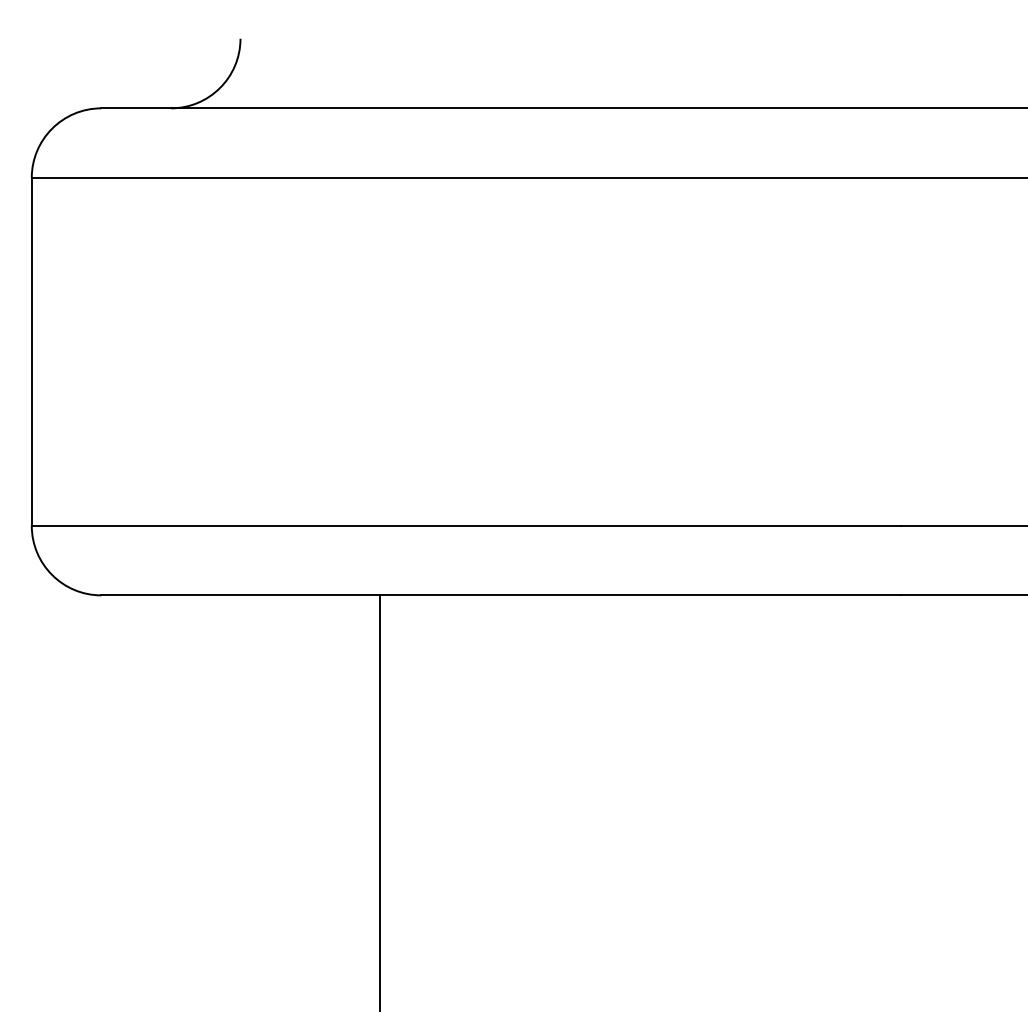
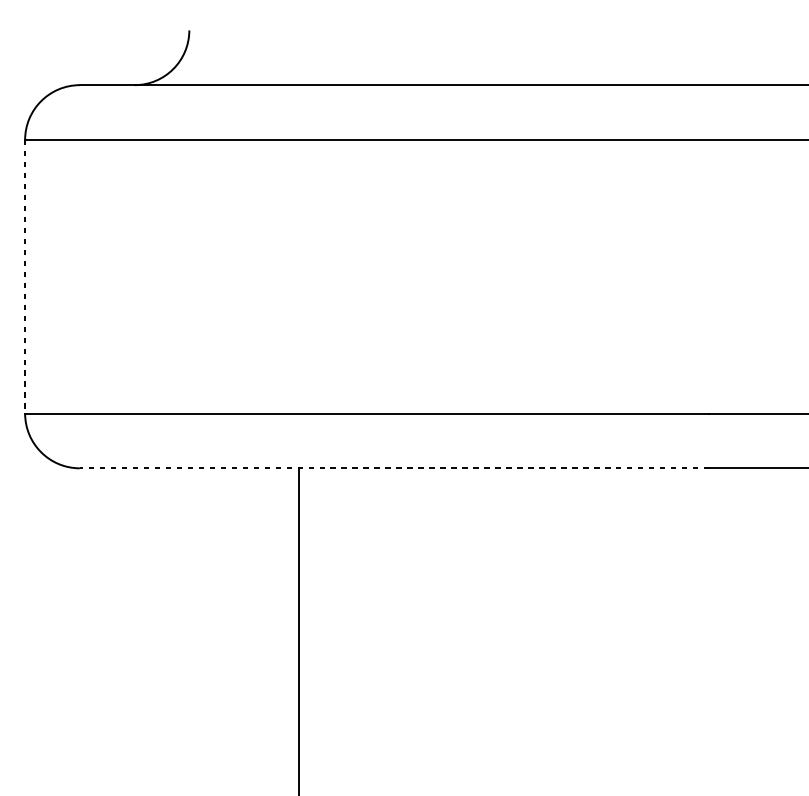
line: (31, 351) -> (24, 276), solid -> dashed
line: (500, 595) -> (393, 468), solid -> dashed

